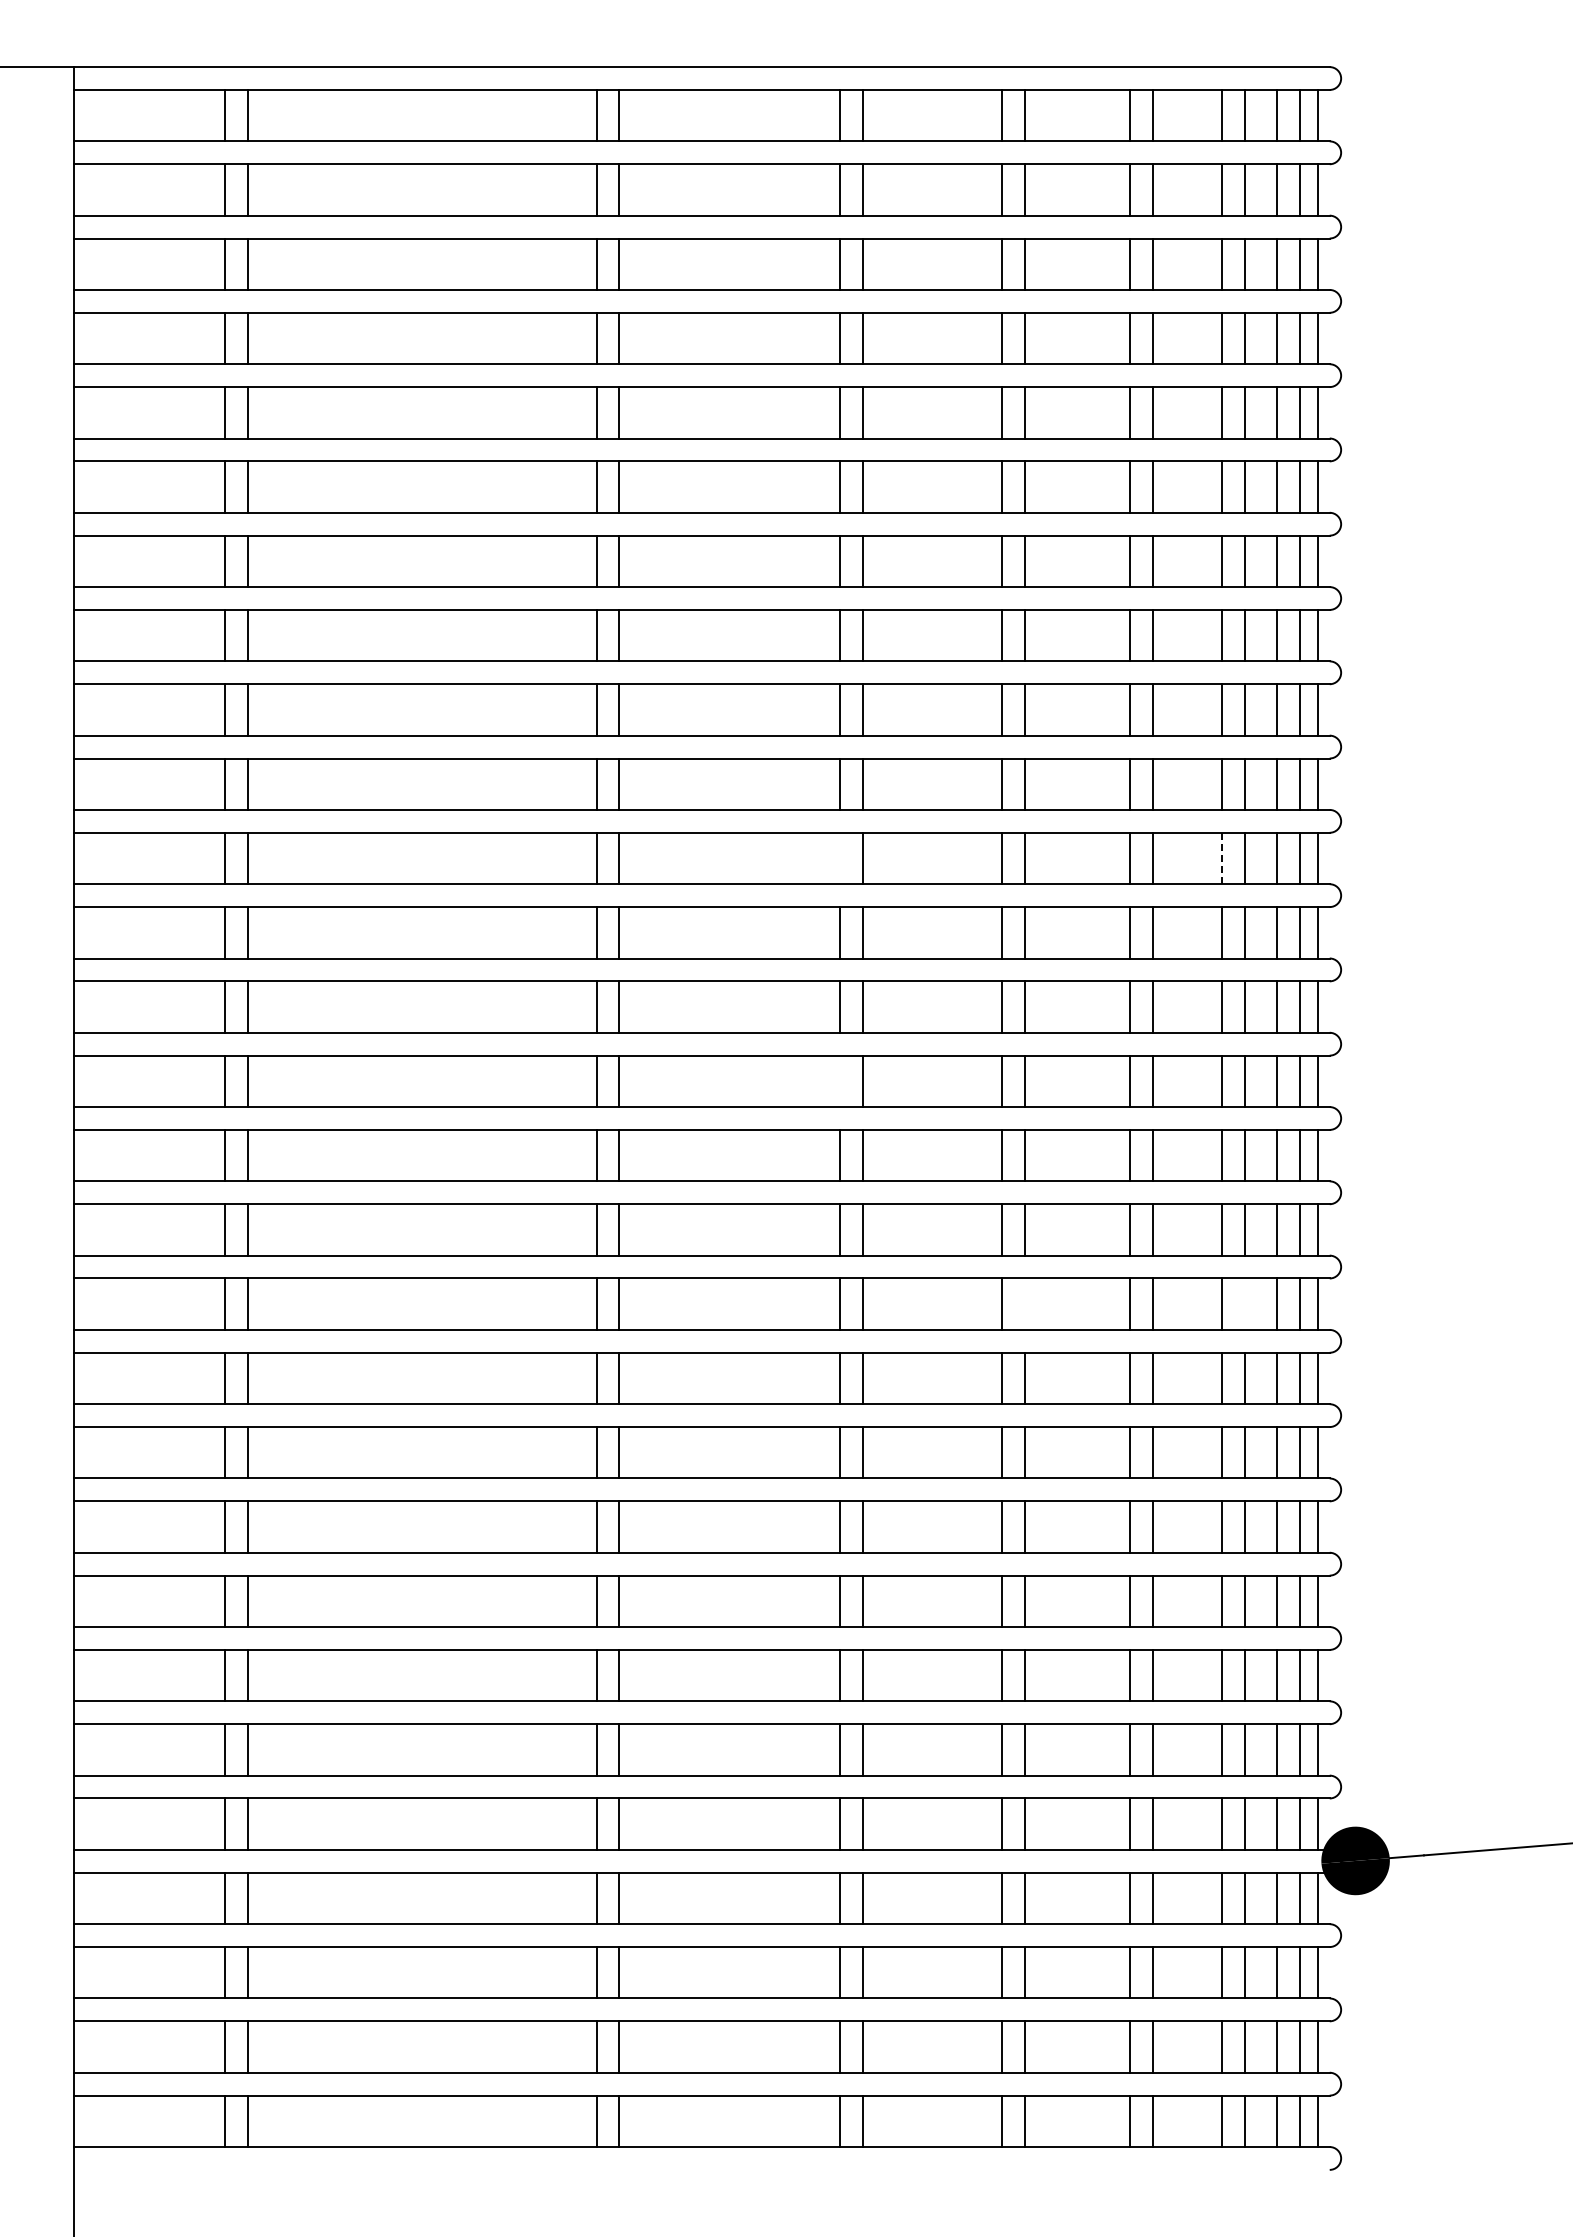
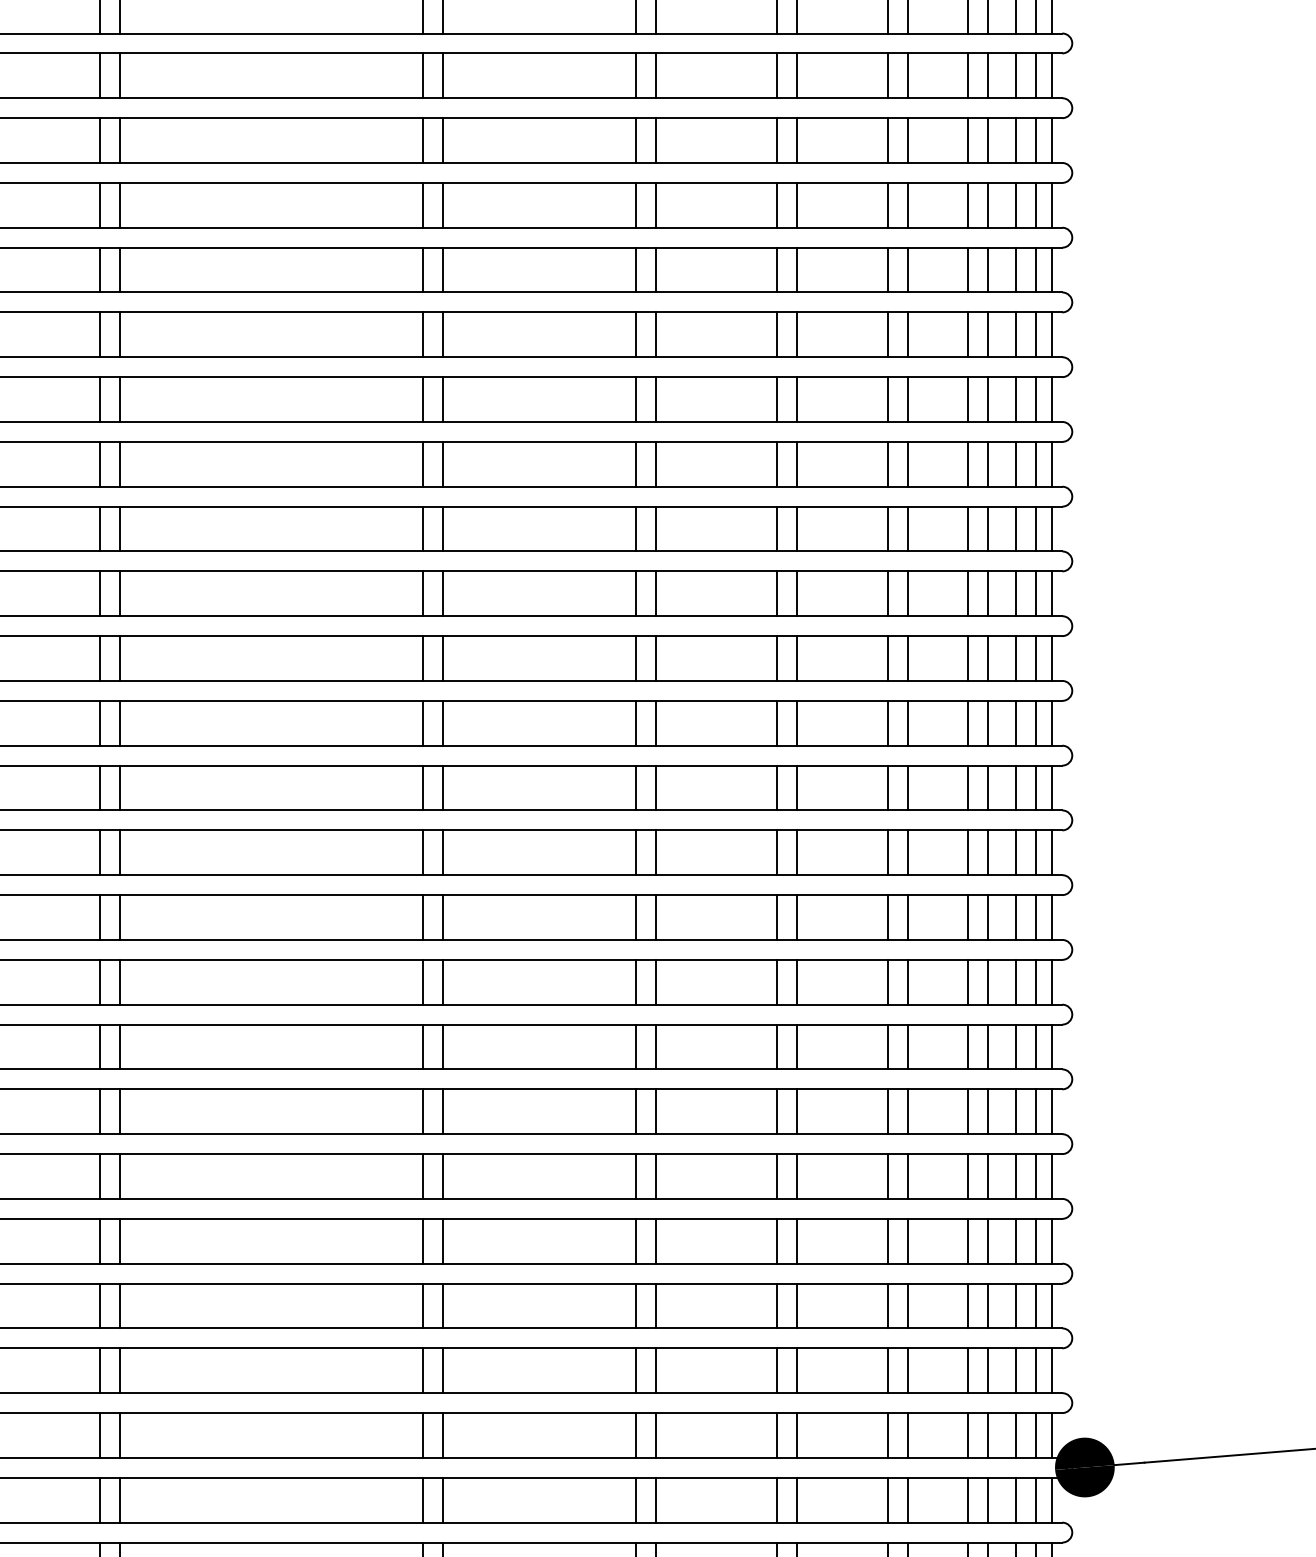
line: (840, 858) -> (635, 593), added
line: (1221, 858) -> (967, 593), dashed -> solid
line: (840, 1081) -> (635, 788), added
line: (1025, 1303) -> (797, 981), added
line: (1244, 1303) -> (988, 981), added

